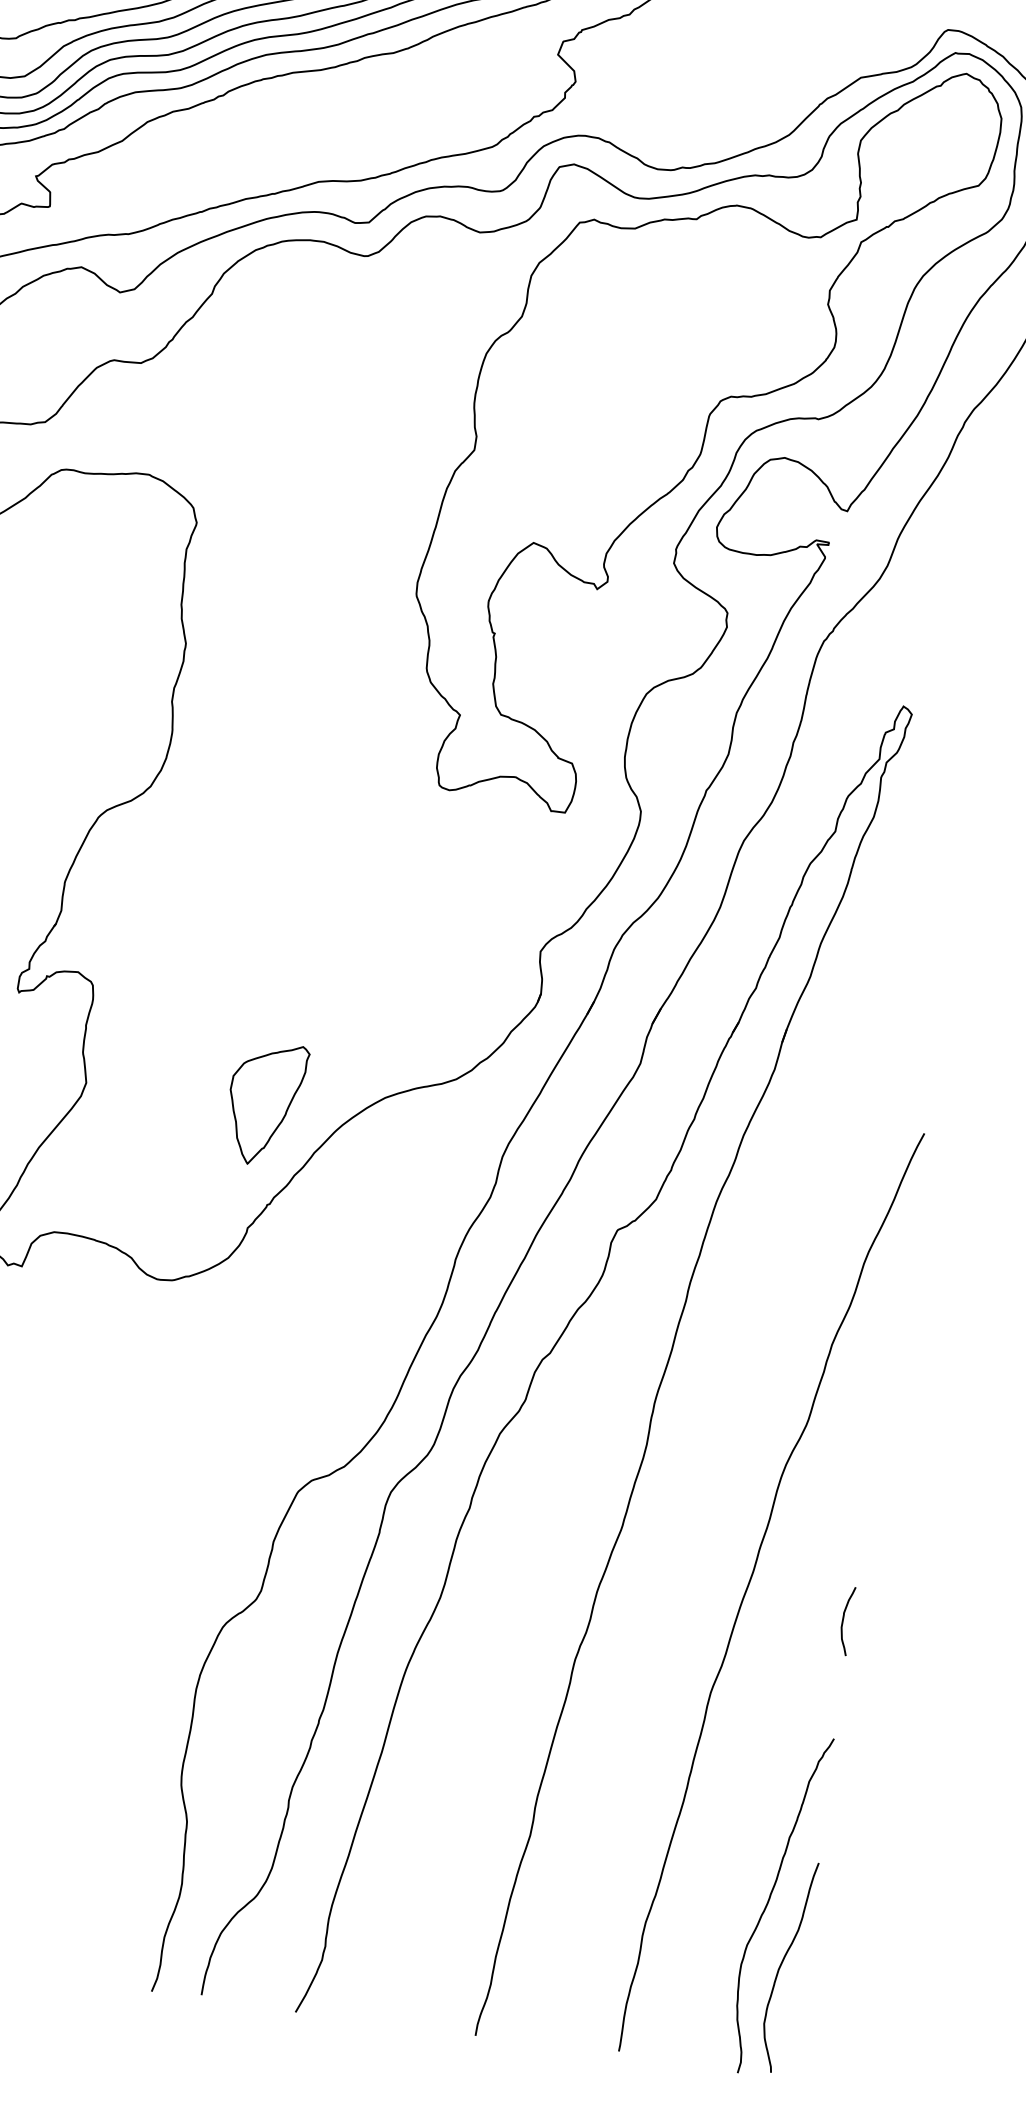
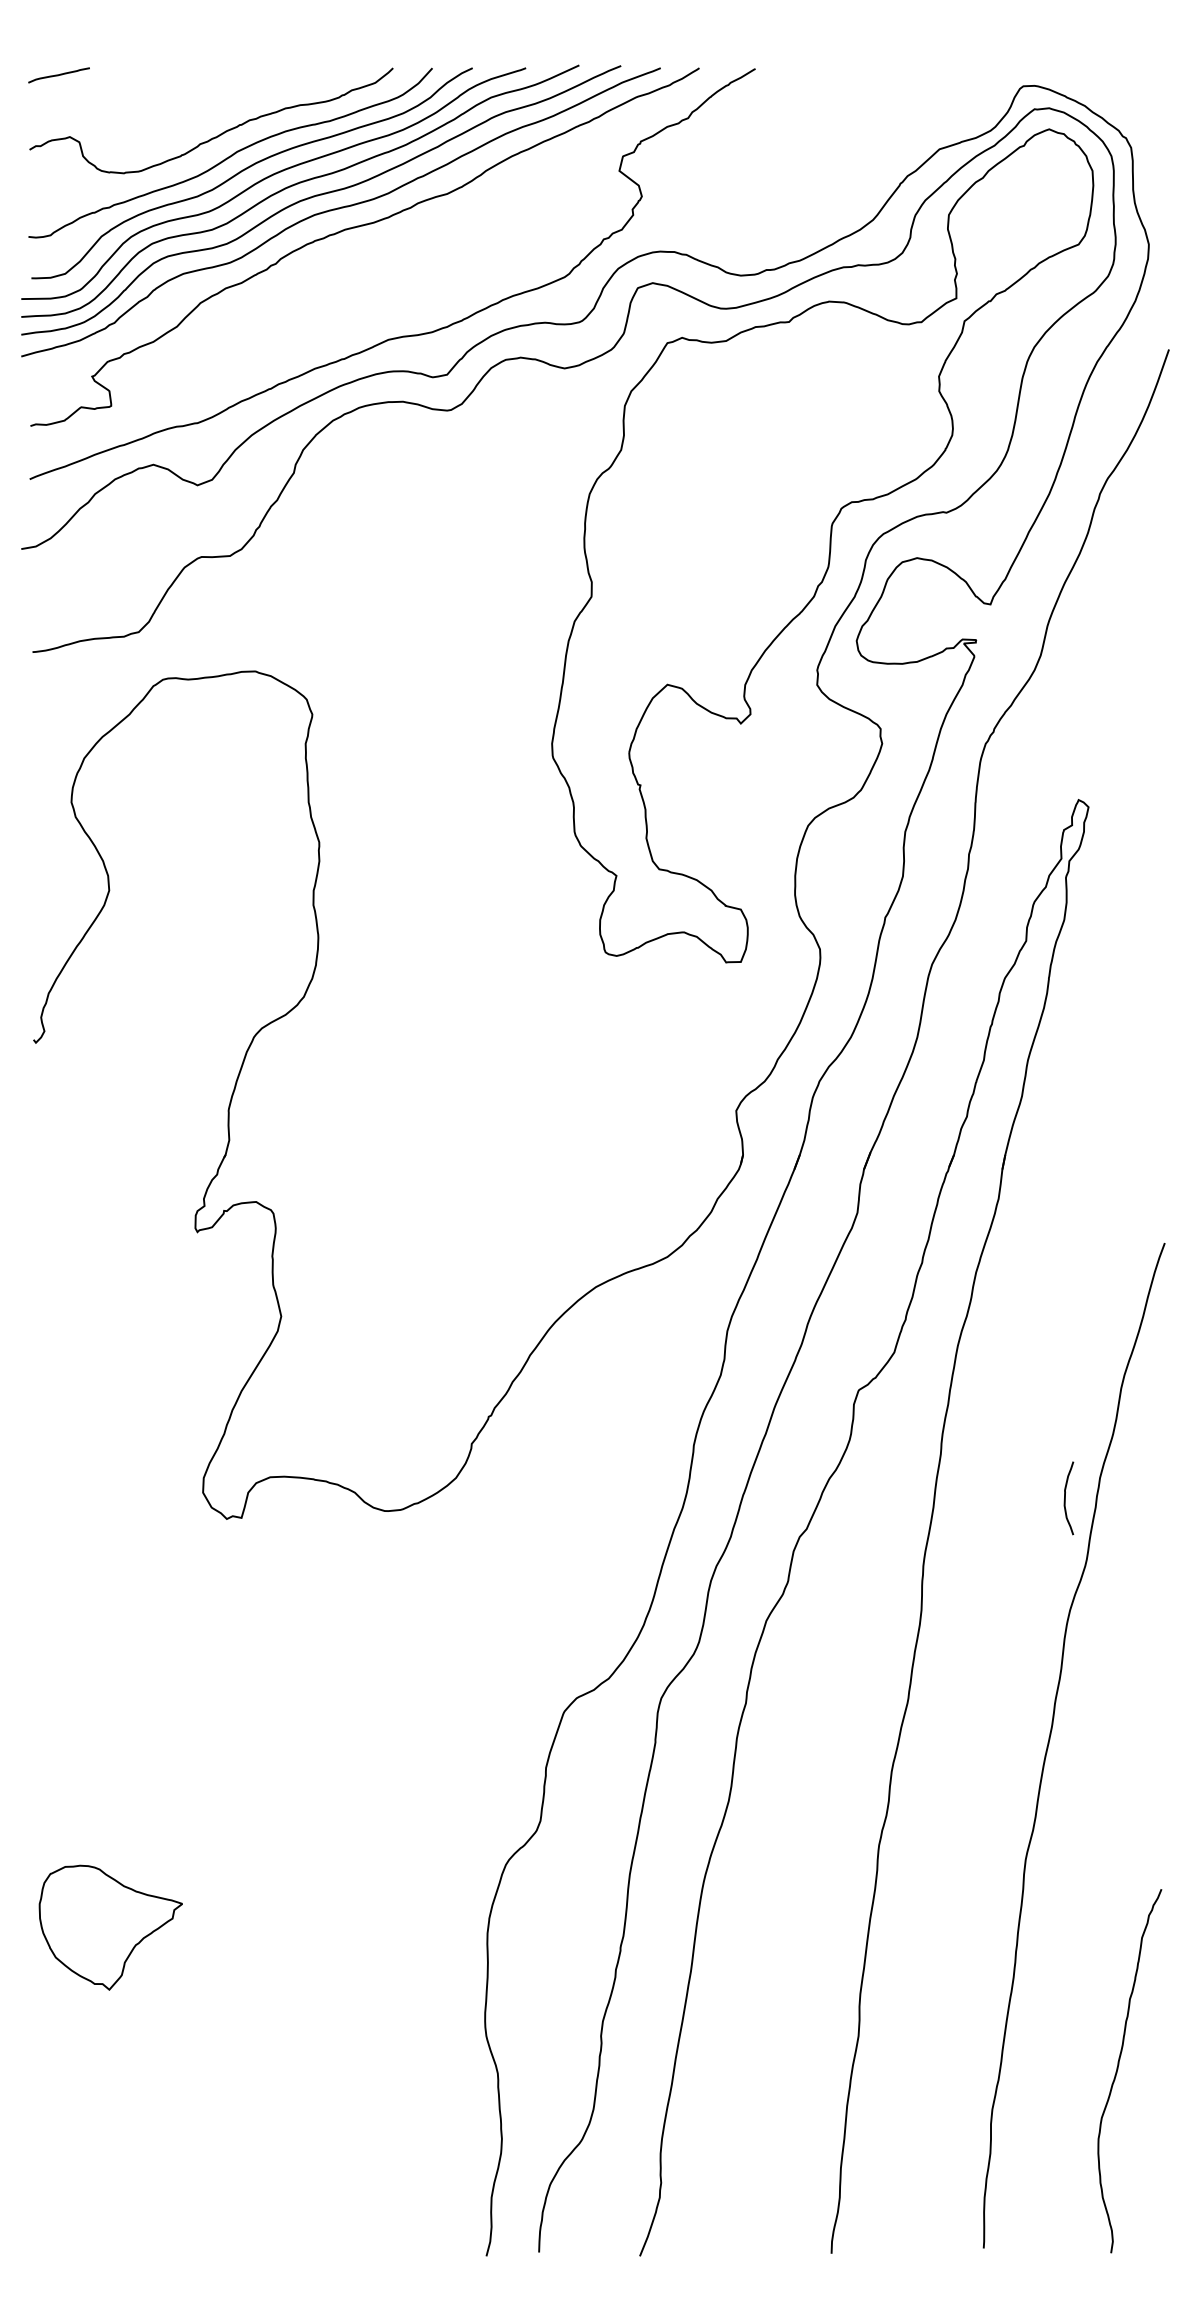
part: (265, 1103) -> (471, 1311), removed
curve: (843, 1620) -> (1065, 1498), moved
curve: (782, 1964) -> (1141, 2132), removed

